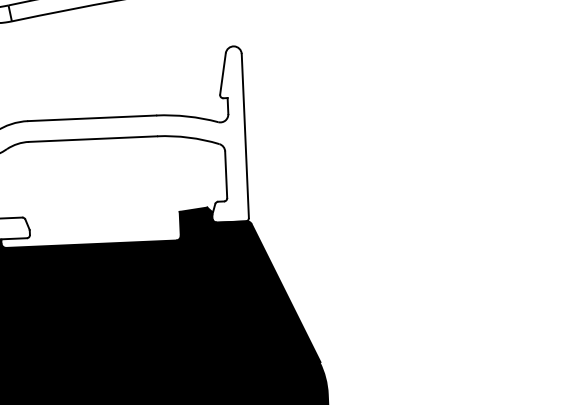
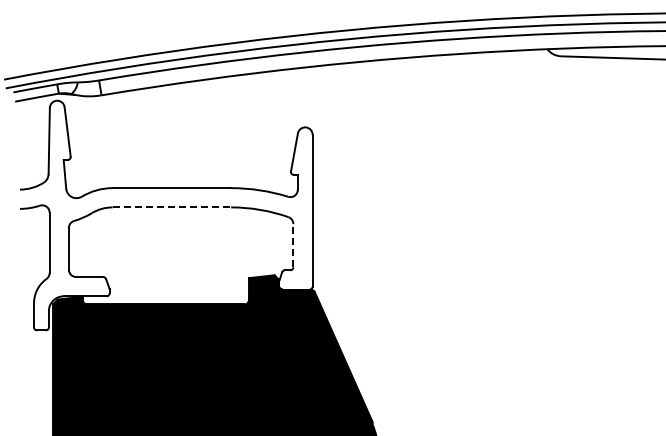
line: (93, 139) -> (172, 207), solid -> dashed
line: (226, 174) -> (293, 245), solid -> dashed

